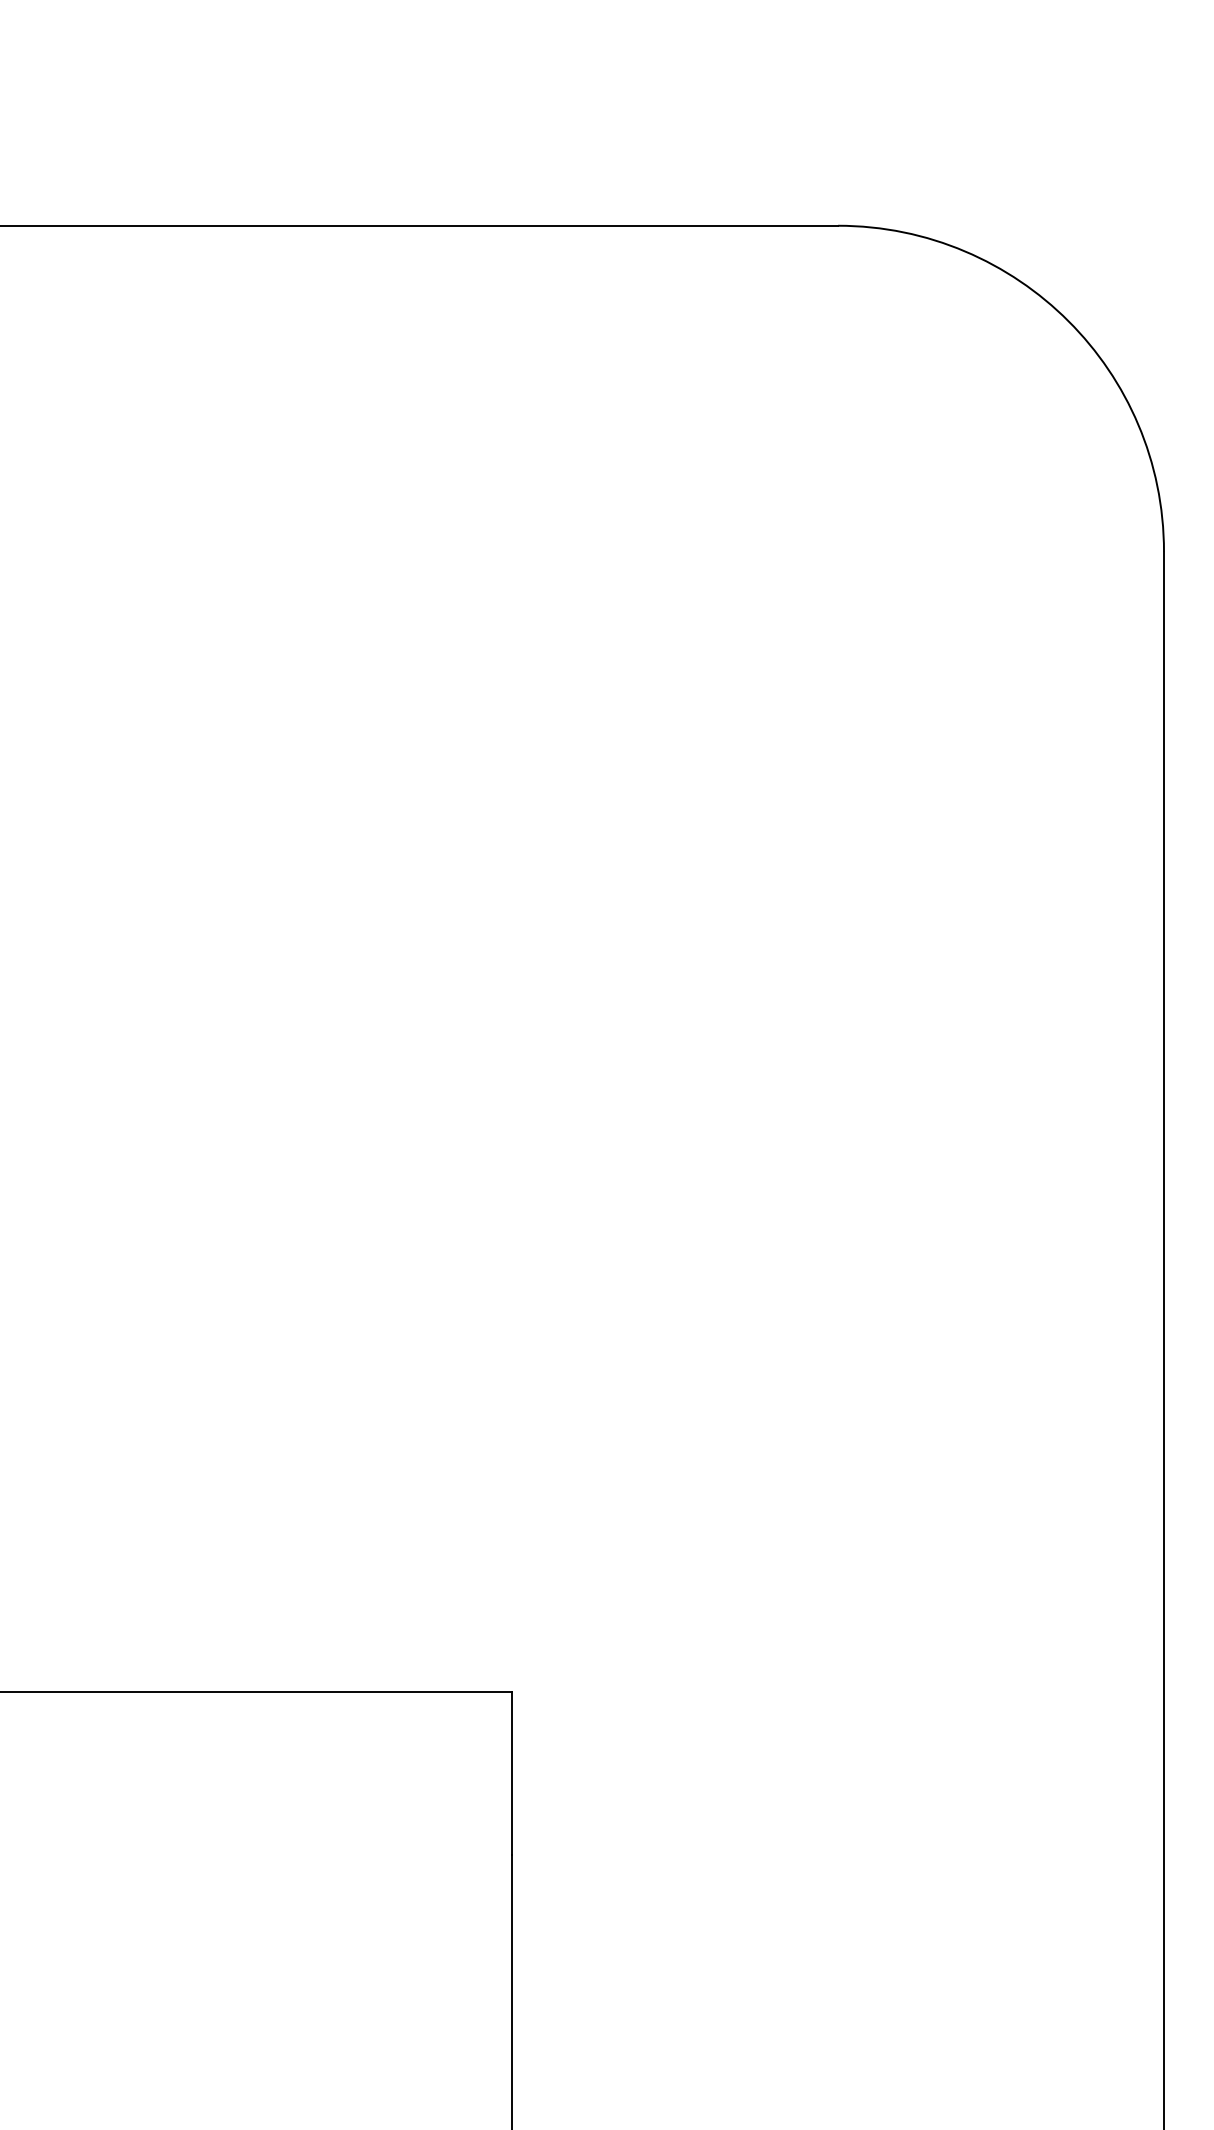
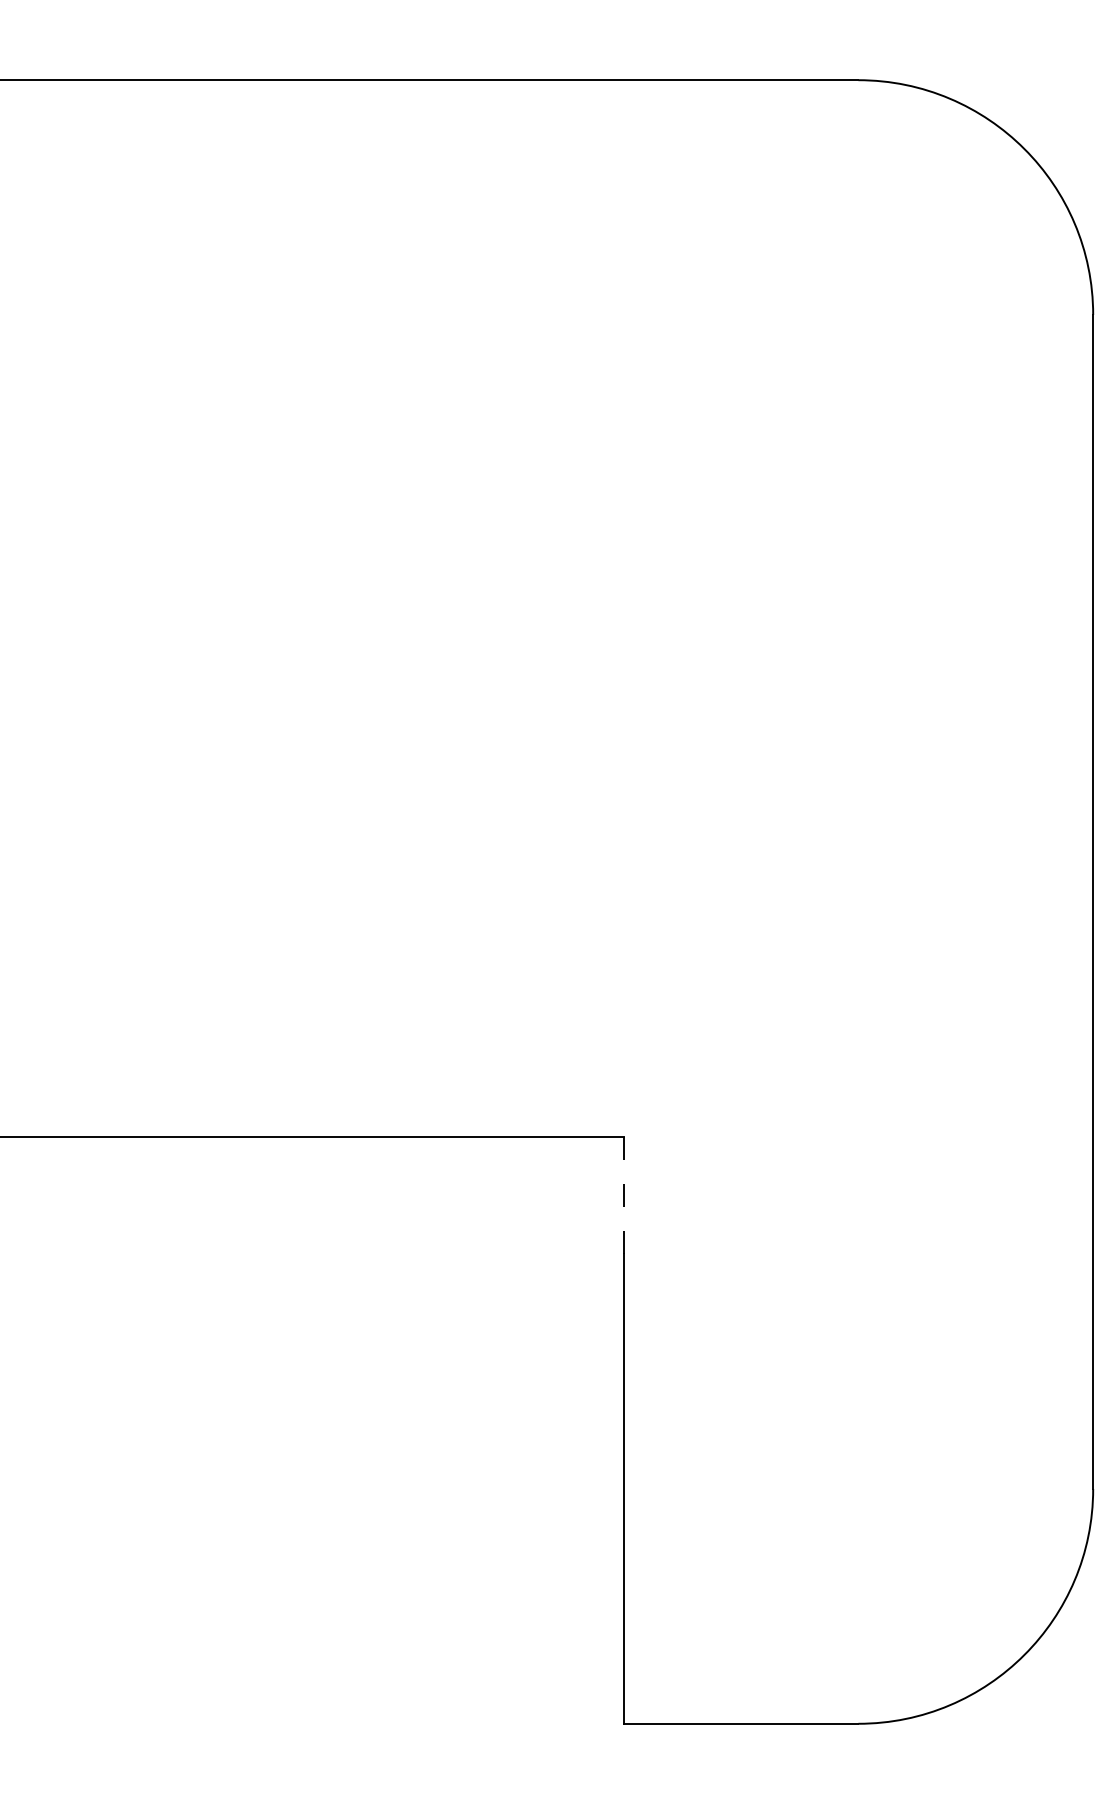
line: (512, 1773) -> (623, 1195), solid -> dashed

